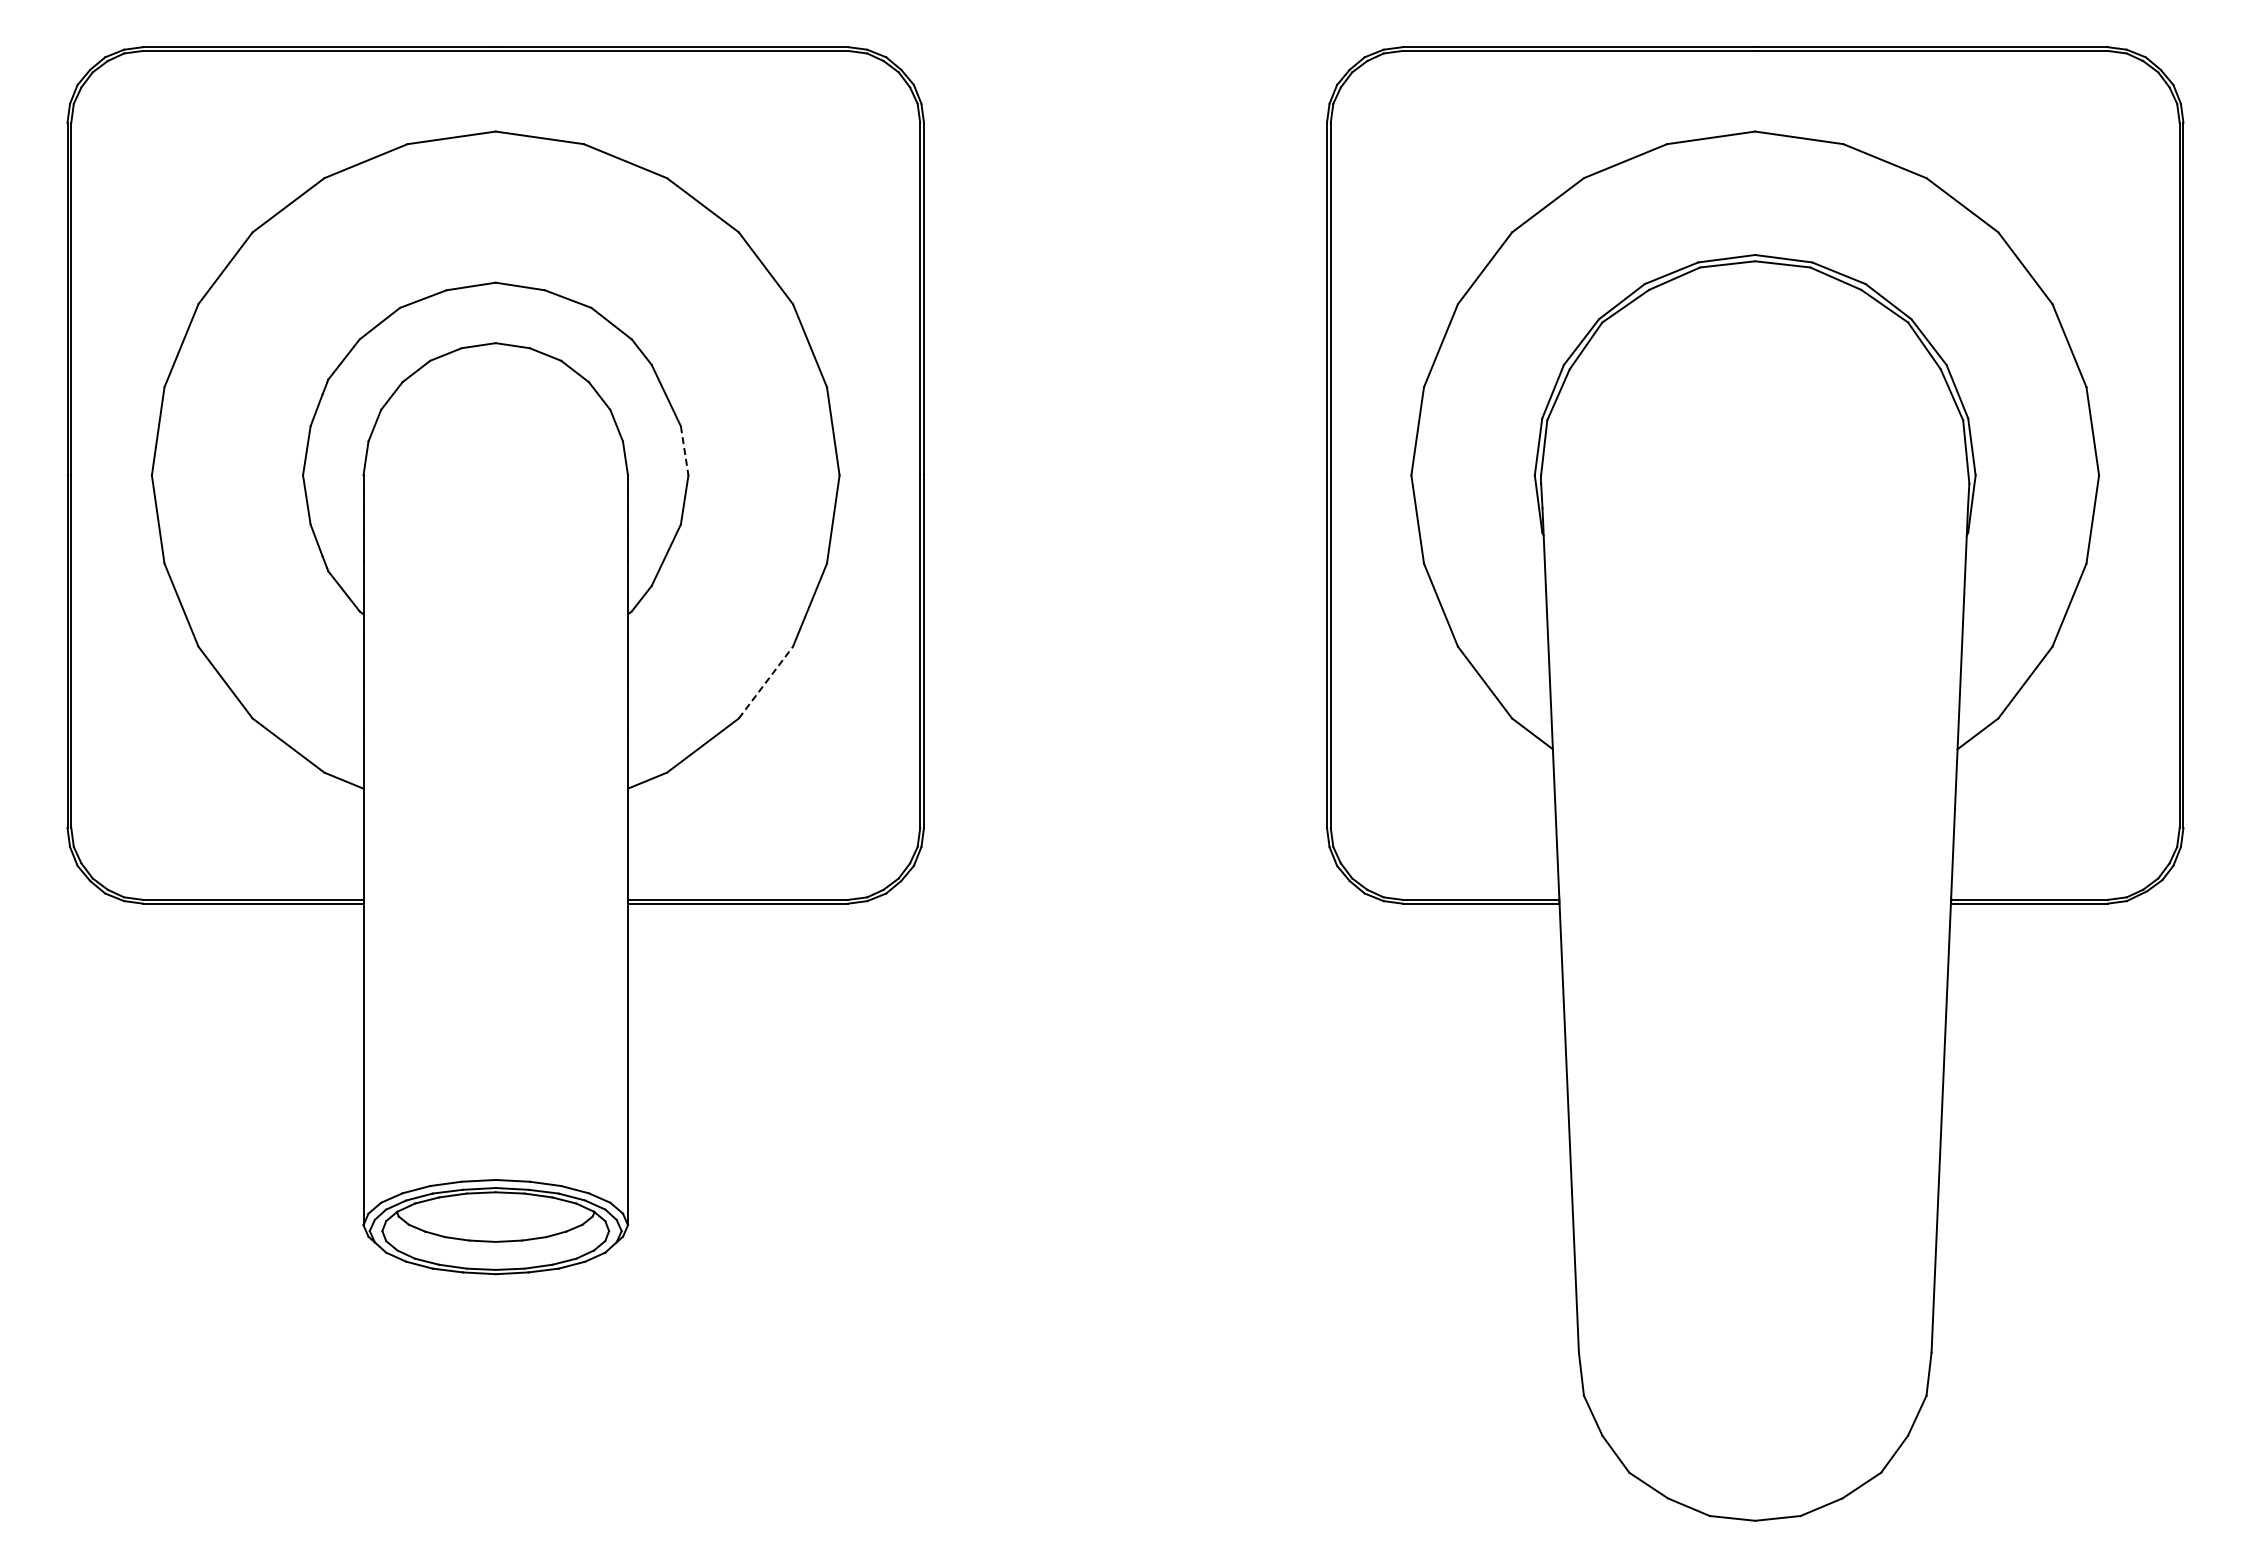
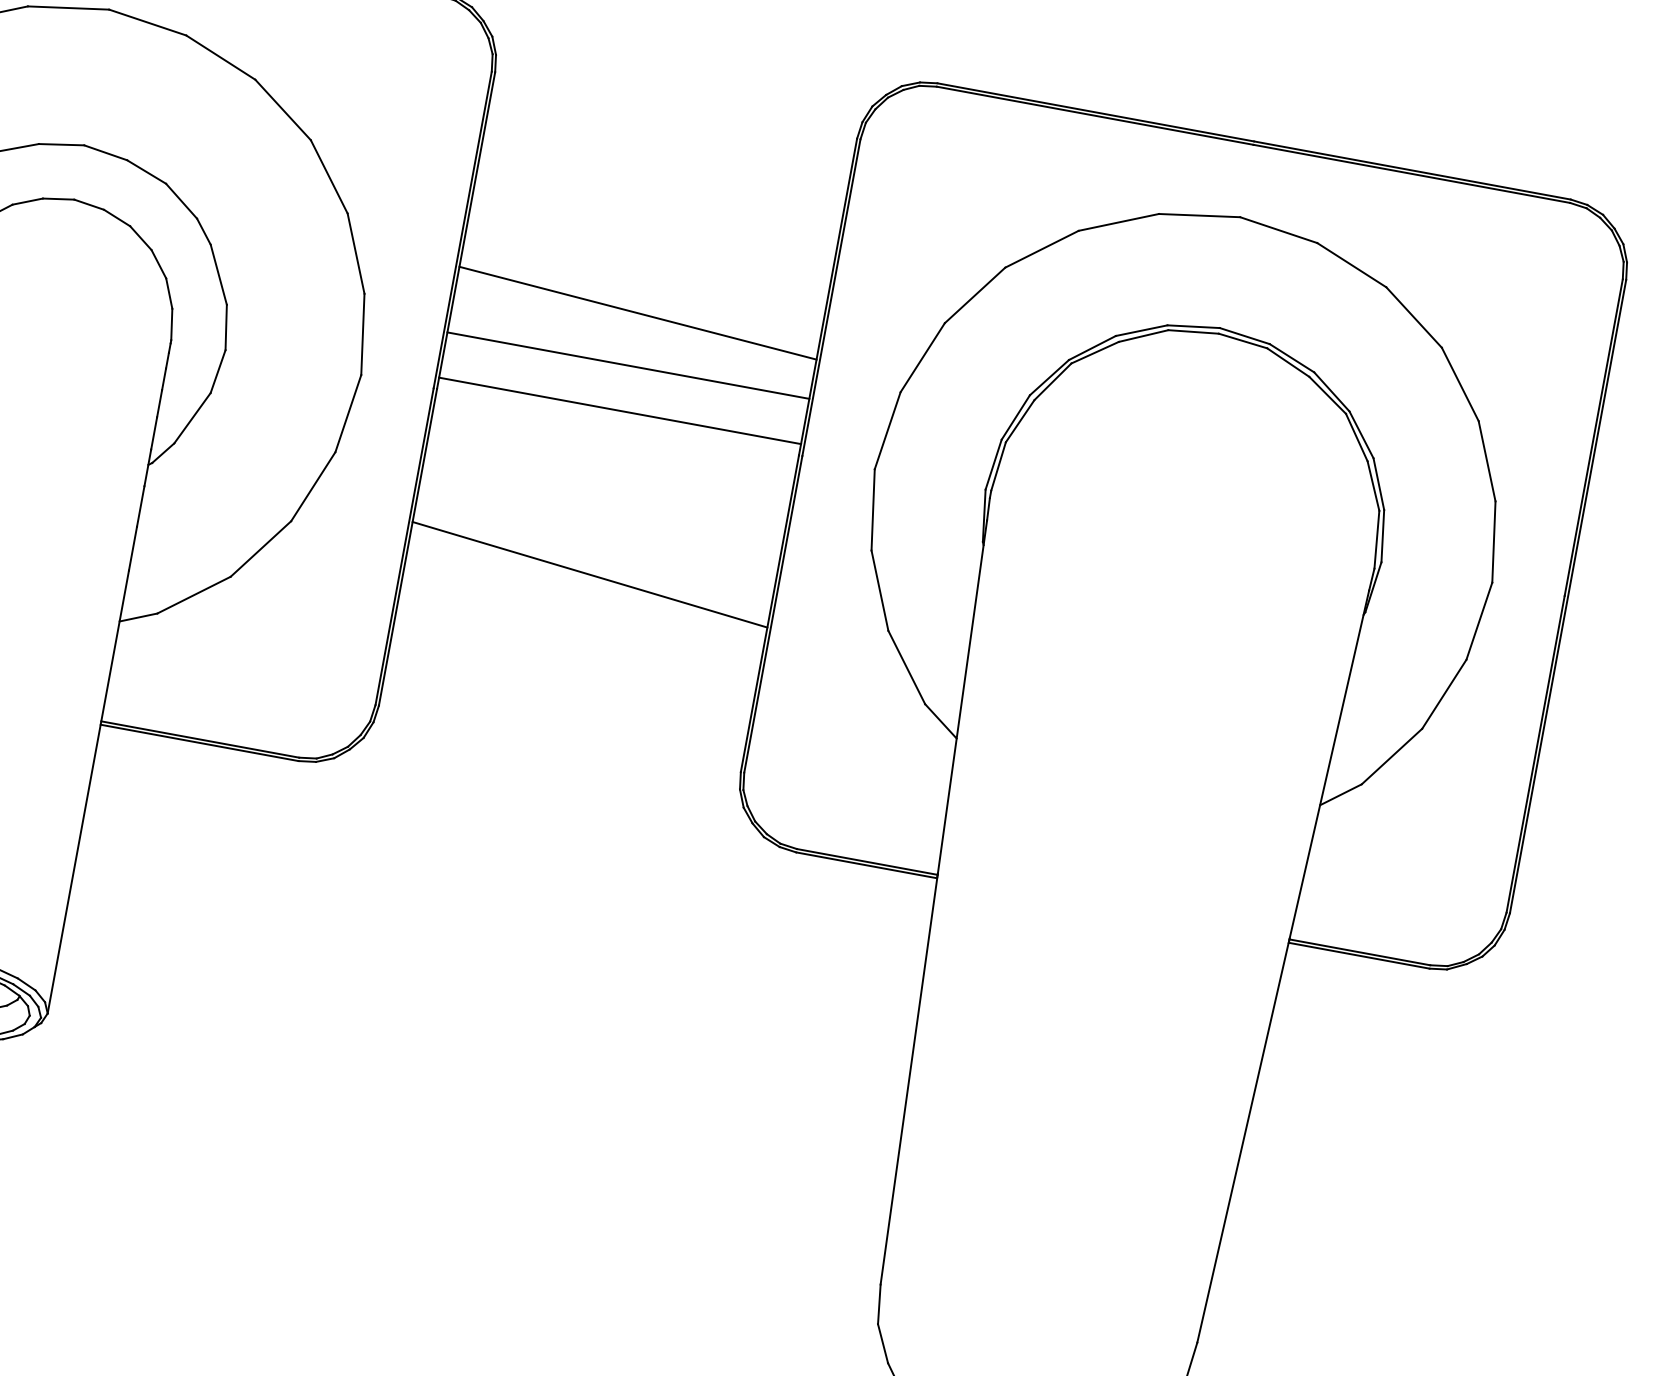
line: (1125, 353) -> (638, 312), added
line: (1125, 412) -> (628, 365), added
line: (684, 450) -> (226, 327), dashed -> solid
line: (1125, 462) -> (620, 410), added
line: (1125, 645) -> (589, 574), added
line: (765, 682) -> (260, 548), dashed -> solid

